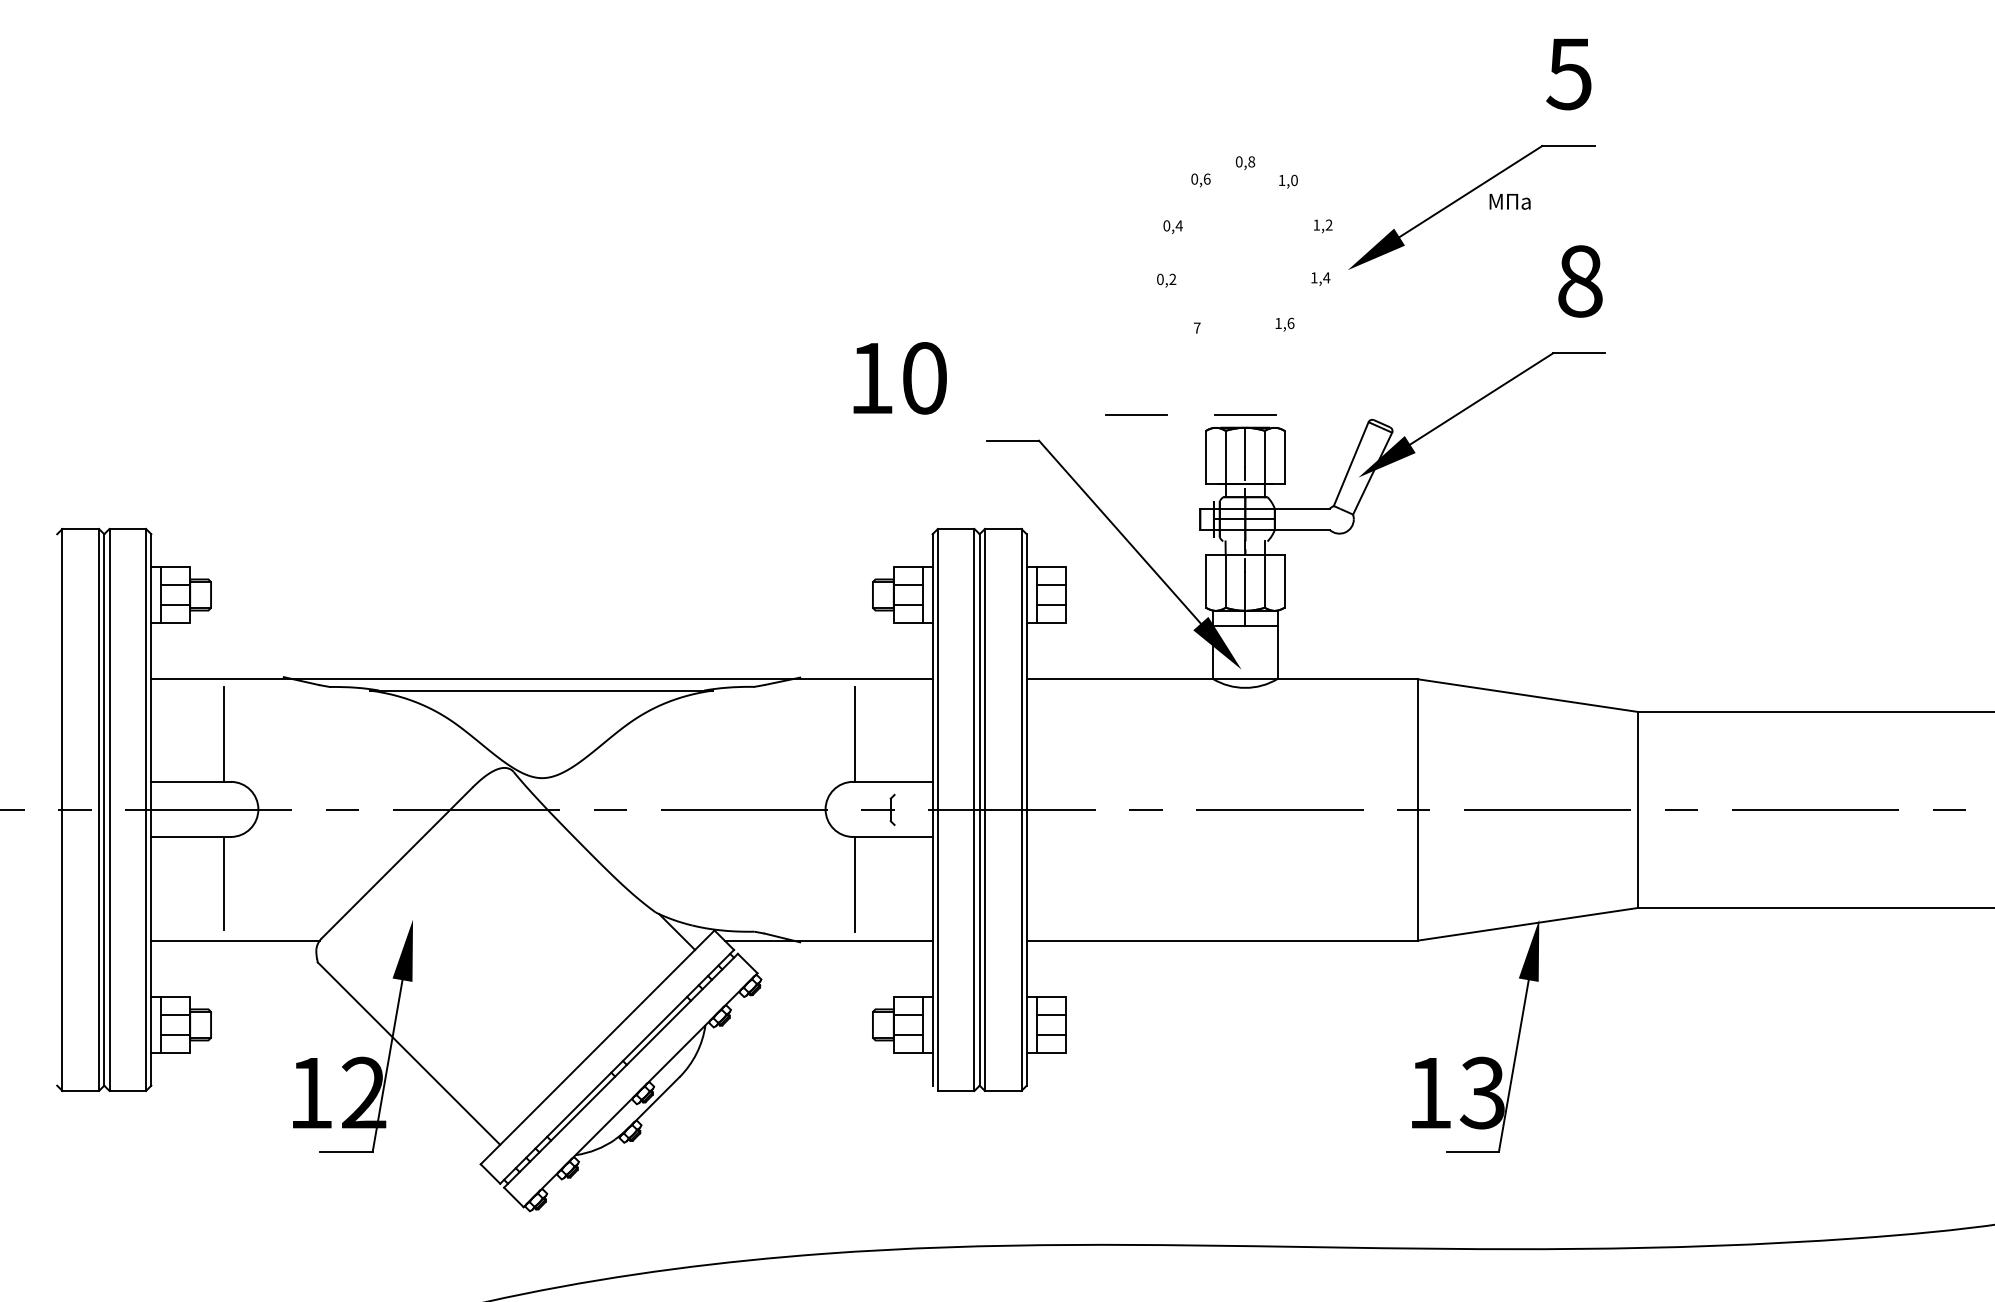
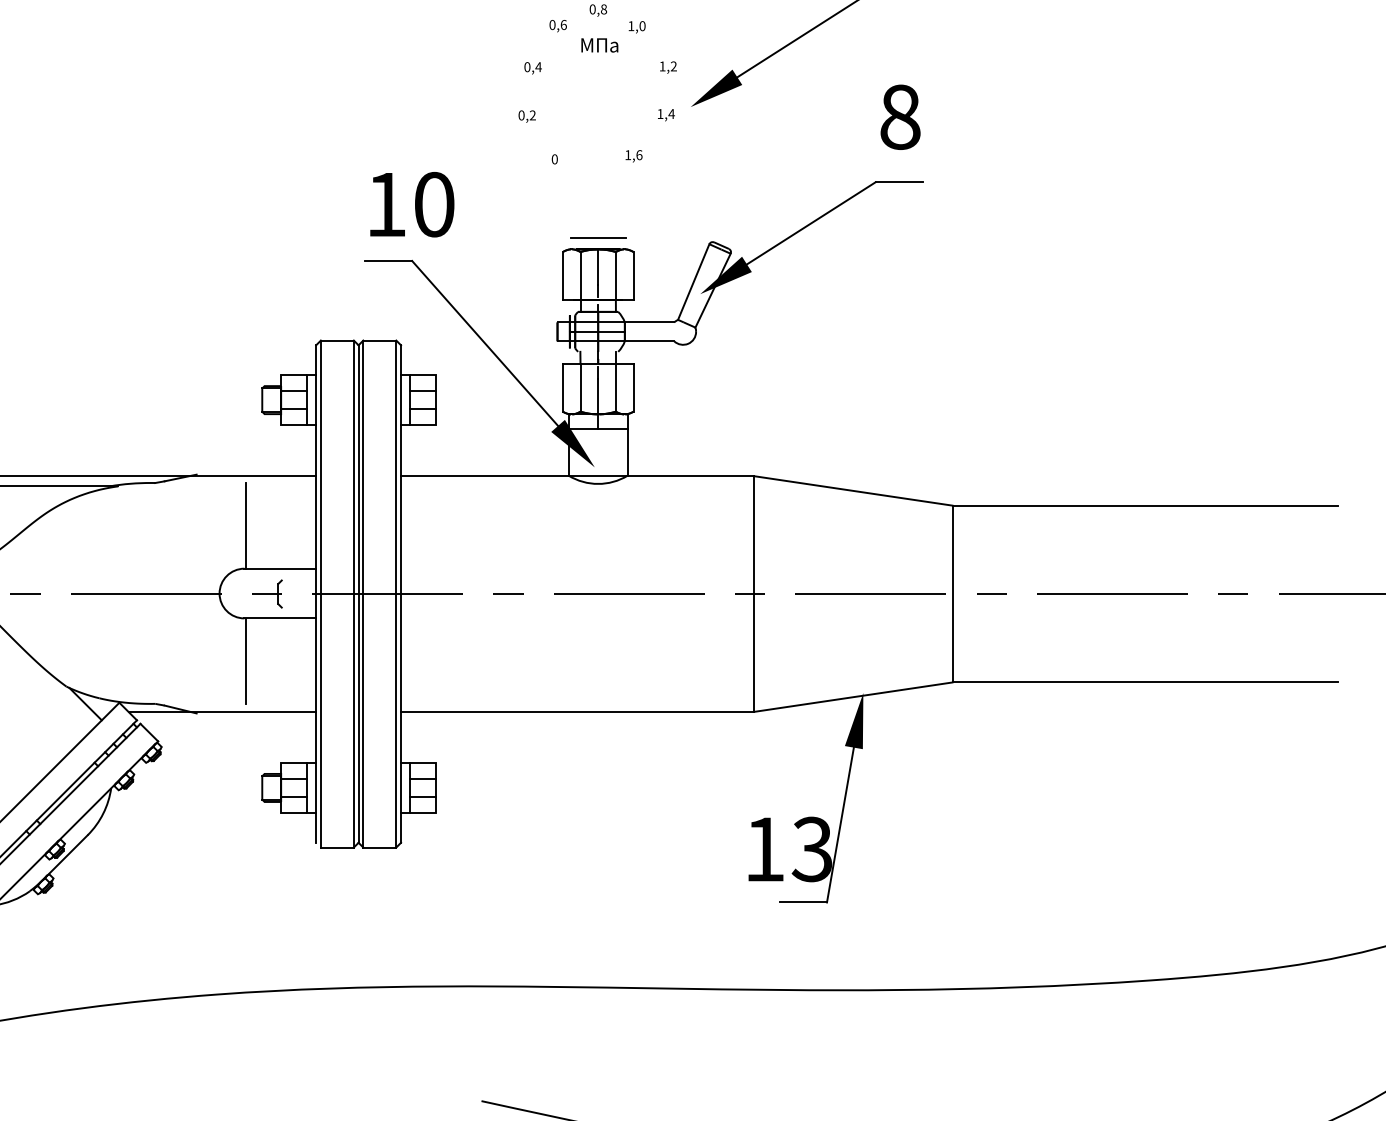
text: (1509, 201) -> (599, 45), moved
text: (1196, 327) -> (554, 158), 7 -> 0
text: (899, 378) -> (411, 204), moved
line: (1136, 414) -> (500, 237), removed

